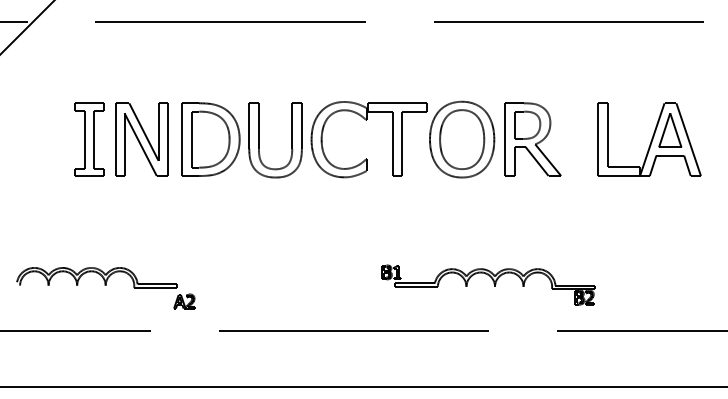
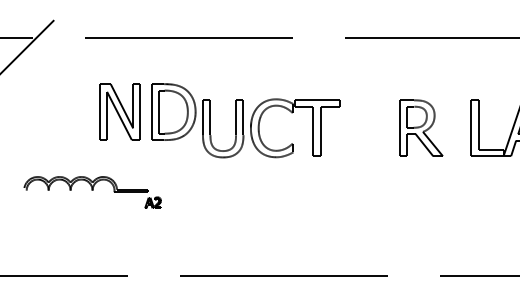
part: (89, 139) -> (80, 128), removed
part: (141, 139) -> (120, 112), moved
part: (210, 139) -> (173, 112), moved
part: (462, 139) -> (367, 128), removed
part: (488, 284) -> (387, 239), removed
part: (105, 288) -> (92, 192), moved

